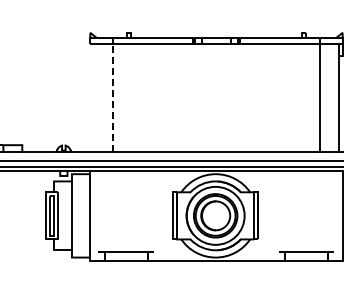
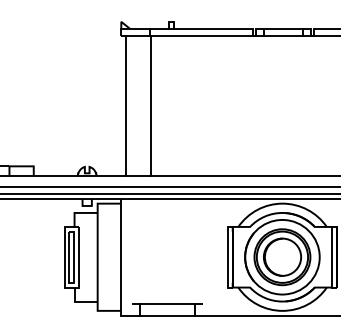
line: (93, 97) -> (125, 105), added
line: (113, 97) -> (151, 105), dashed -> solid

